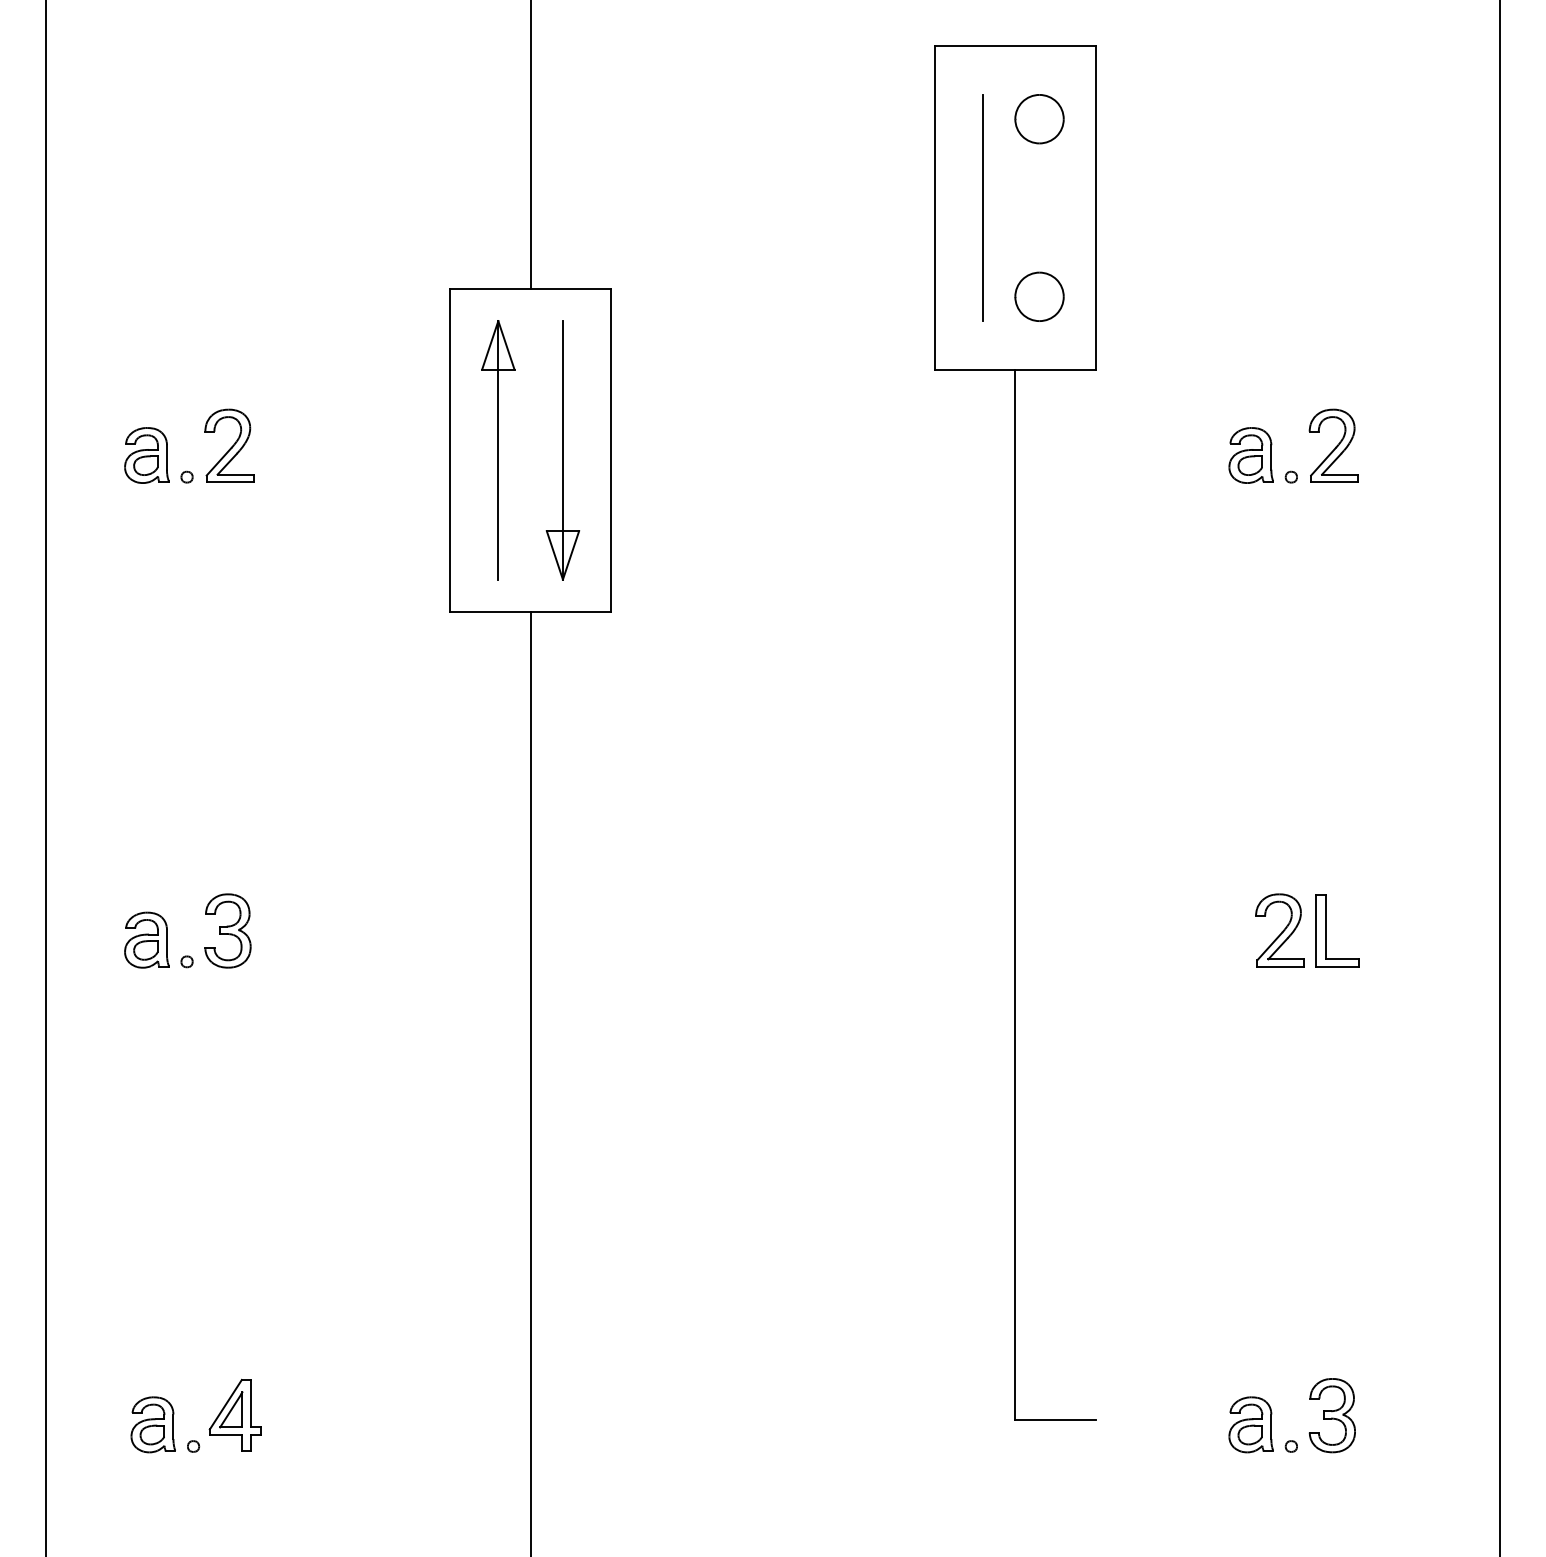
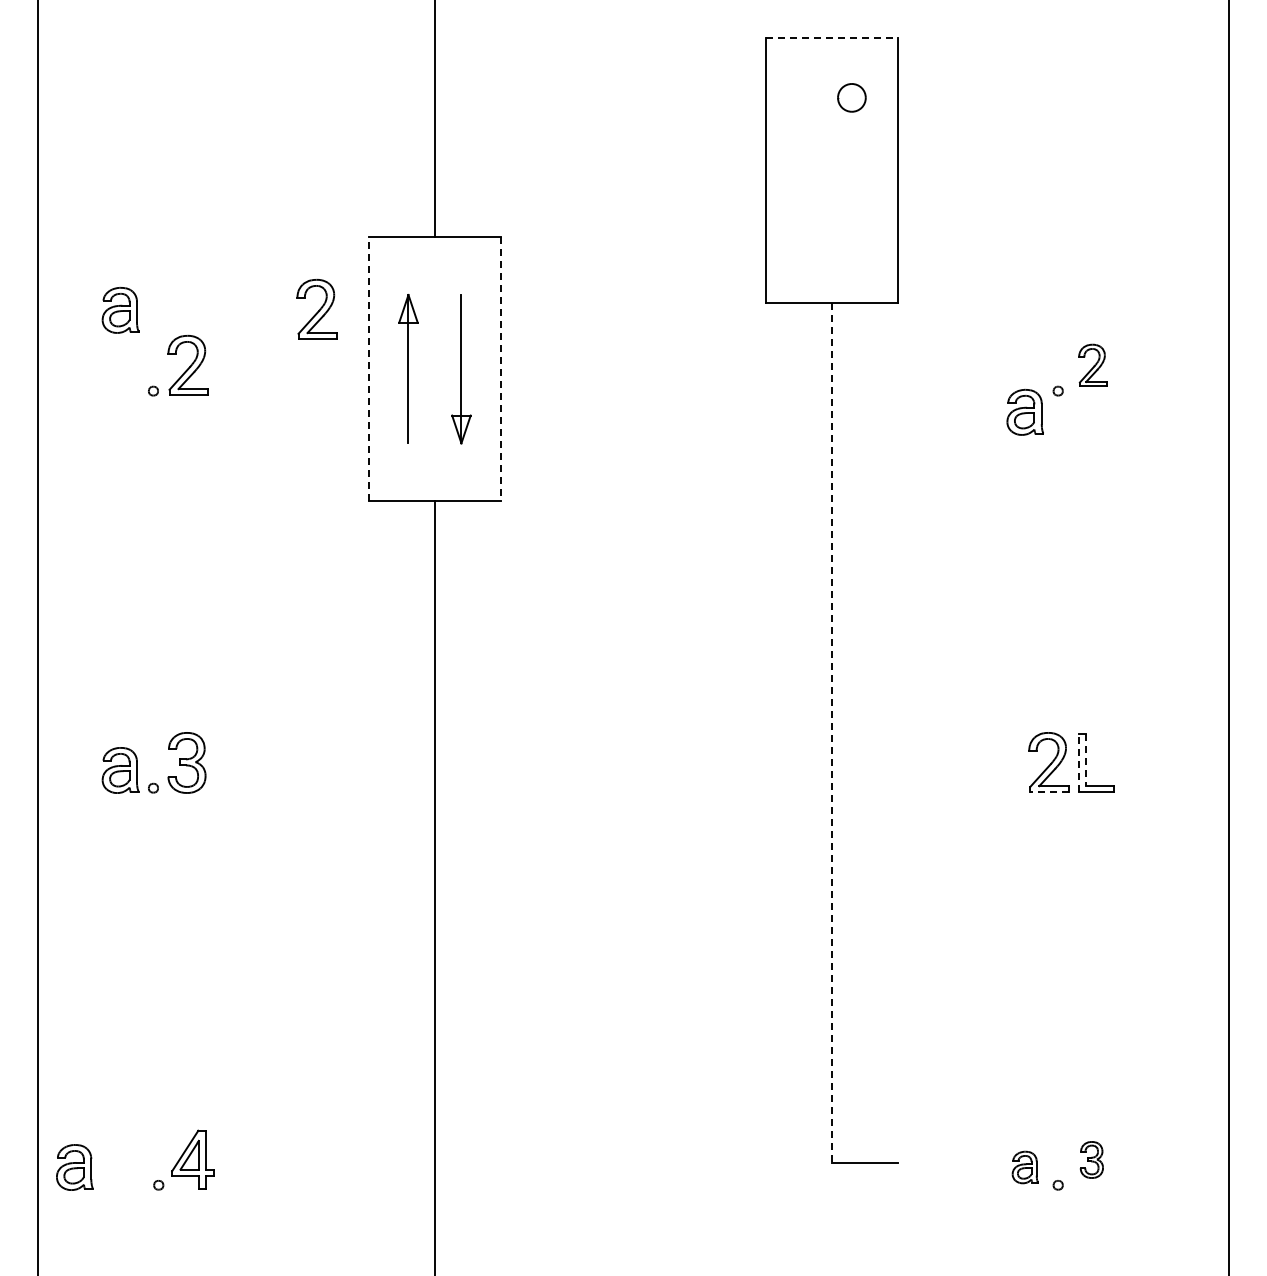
line: (1015, 46) -> (832, 38), solid -> dashed
part: (1039, 118) -> (851, 97), size x0.7
line: (982, 207) -> (805, 170), removed
part: (1039, 296) -> (851, 243), removed
part: (386, 376) -> (316, 308), added
part: (1333, 445) -> (1092, 365), size x0.7
line: (449, 449) -> (368, 368), solid -> dashed
part: (498, 449) -> (408, 368), size x0.7
part: (563, 450) -> (461, 369), size x0.7
line: (611, 450) -> (501, 369), solid -> dashed
part: (146, 454) -> (120, 309), moved
part: (1250, 455) -> (1024, 412), moved
line: (1015, 895) -> (832, 733), solid -> dashed
line: (1325, 928) -> (1086, 760), solid -> dashed
line: (1316, 930) -> (1078, 762), solid -> dashed
line: (1280, 967) -> (1049, 792), solid -> dashed
part: (1332, 1415) -> (1091, 1159), size x0.6
part: (152, 1424) -> (74, 1167), moved
part: (1250, 1424) -> (1024, 1167), size x0.7

